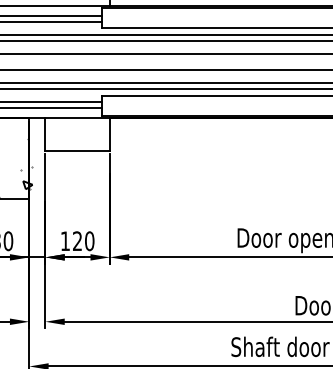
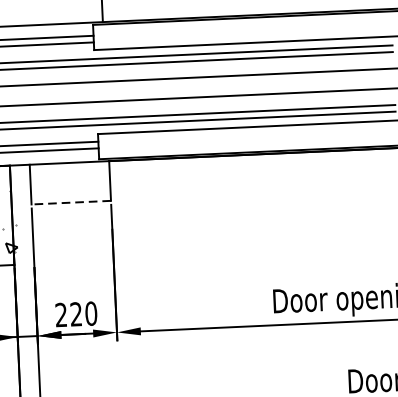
line: (77, 150) -> (71, 202), solid -> dashed
text: (64, 240) -> (60, 314), 120 -> 220

